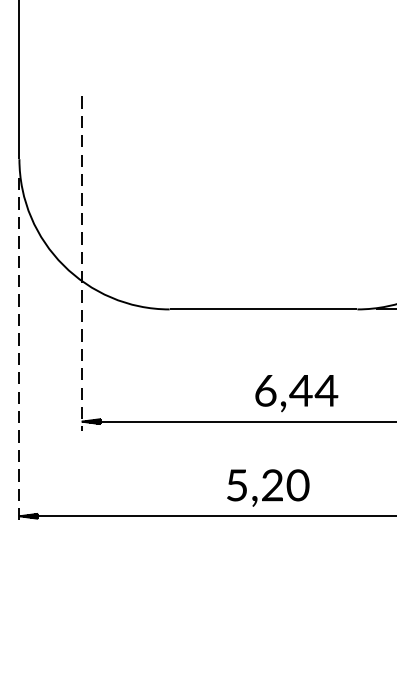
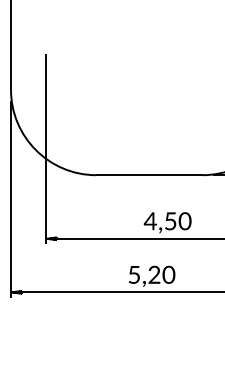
line: (82, 264) -> (46, 149), dashed -> solid
line: (20, 352) -> (11, 199), dashed -> solid
text: (295, 391) -> (167, 221), 6,44 -> 4,50

